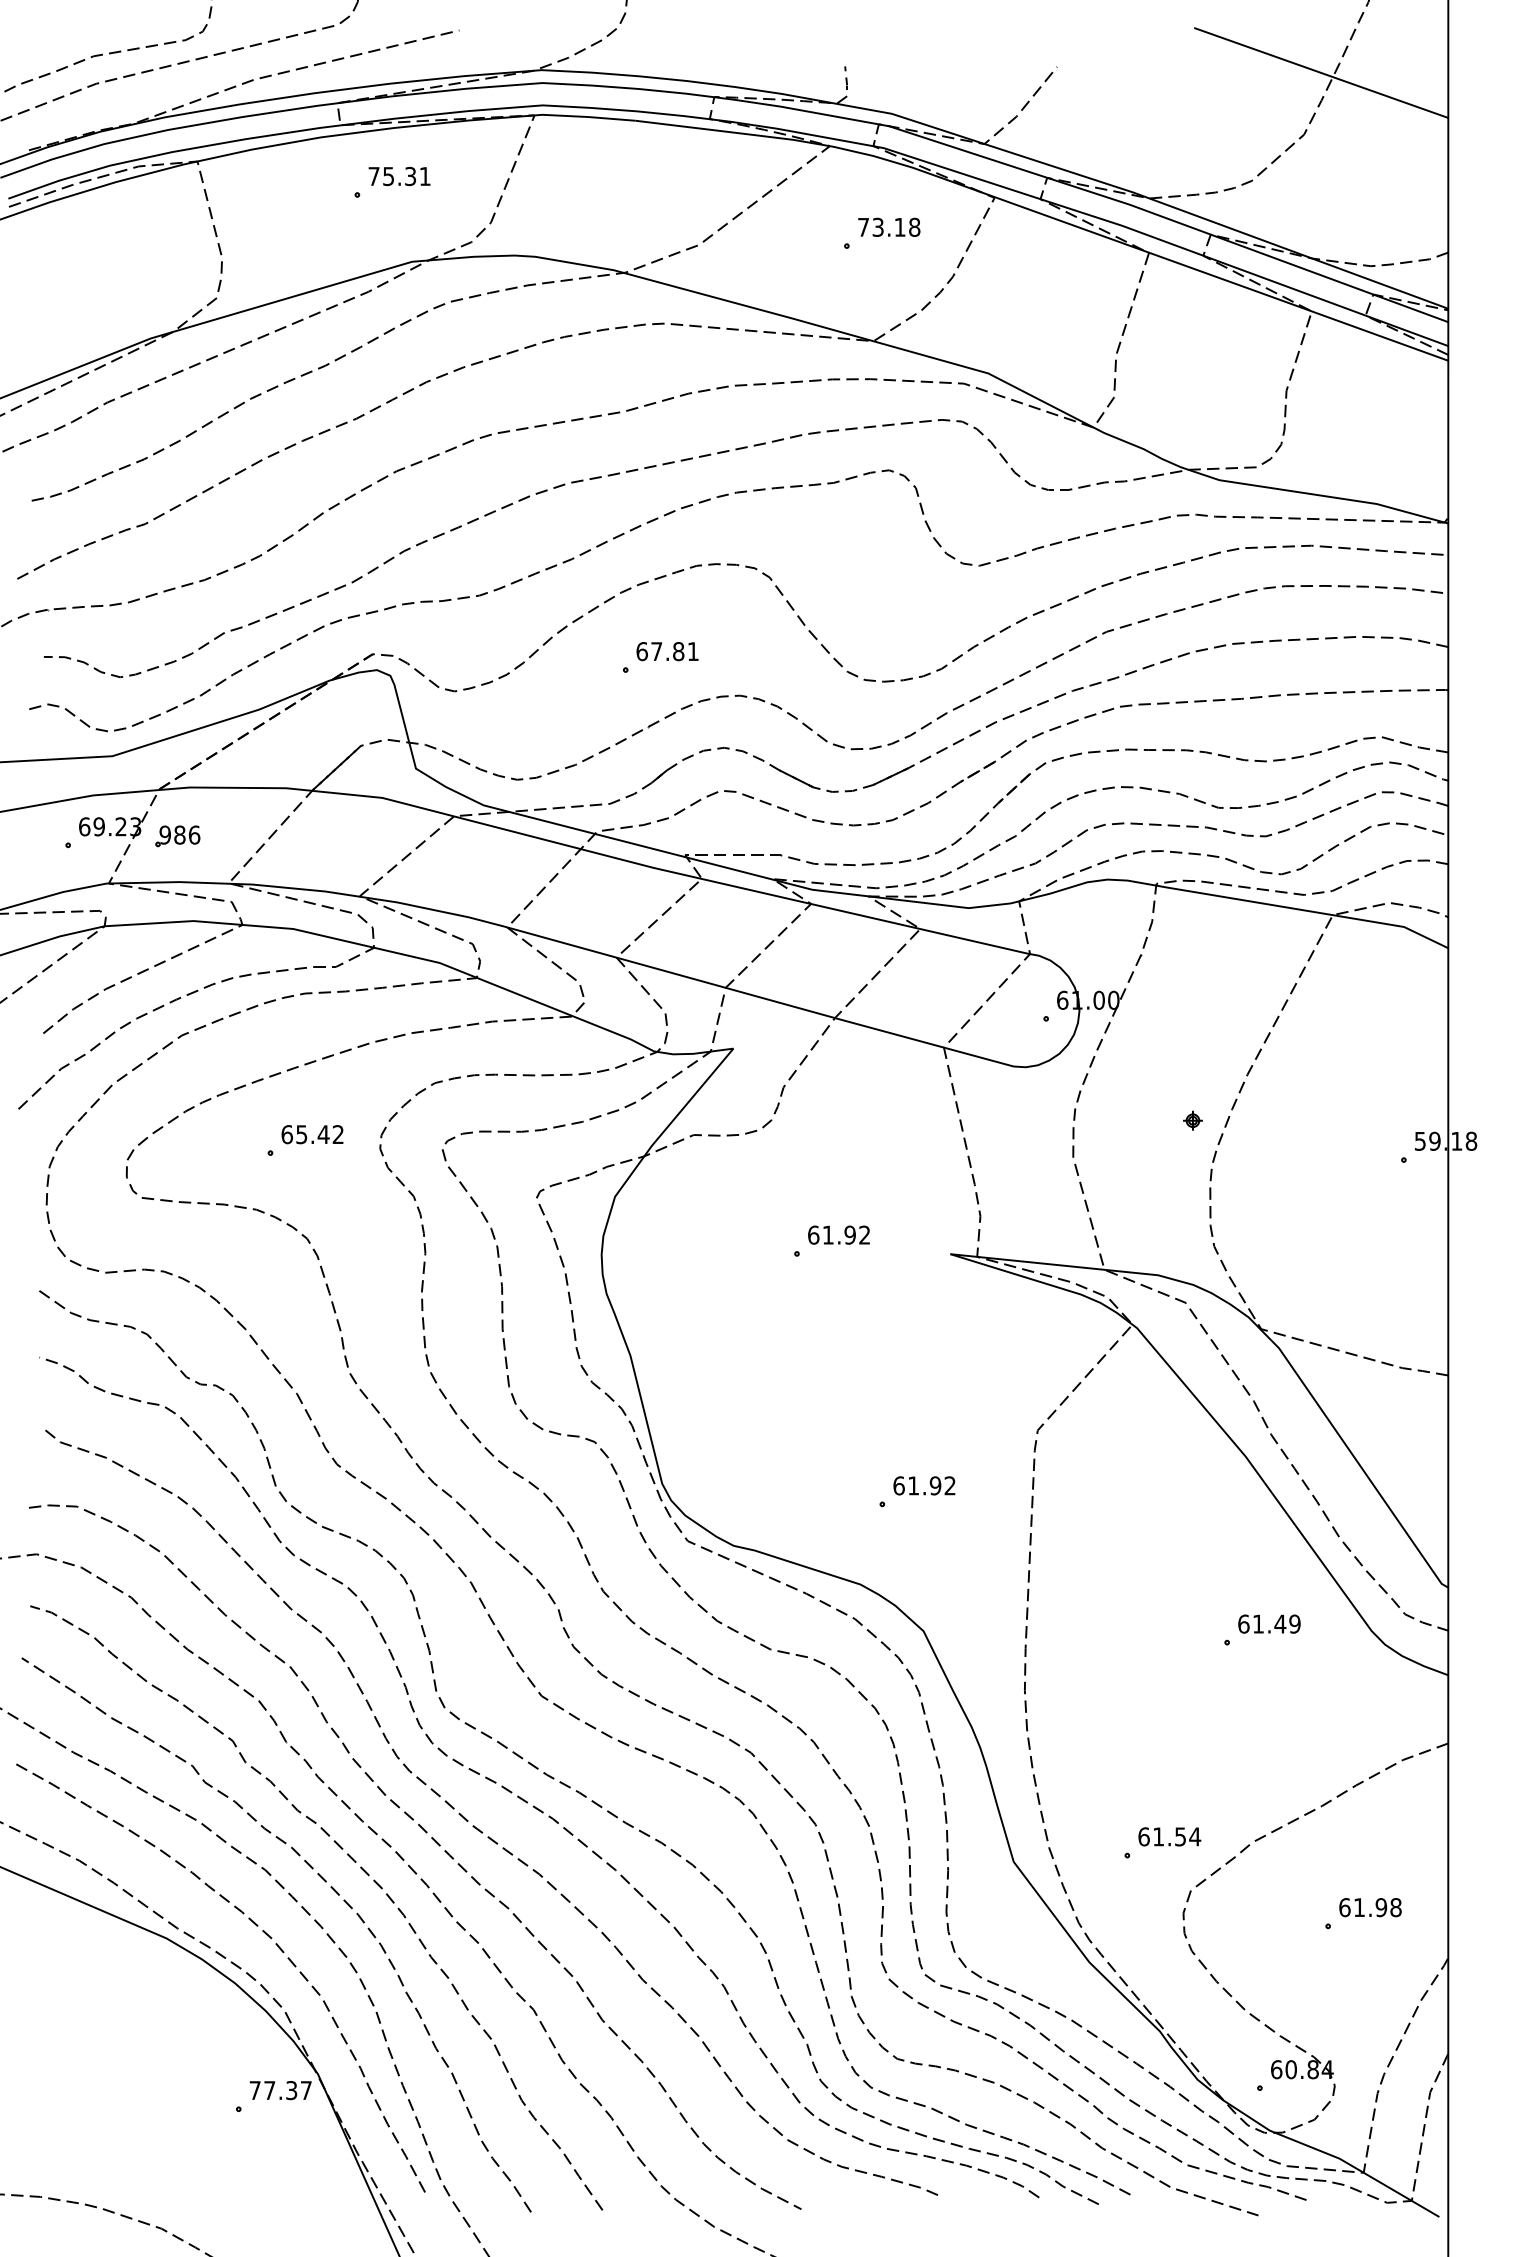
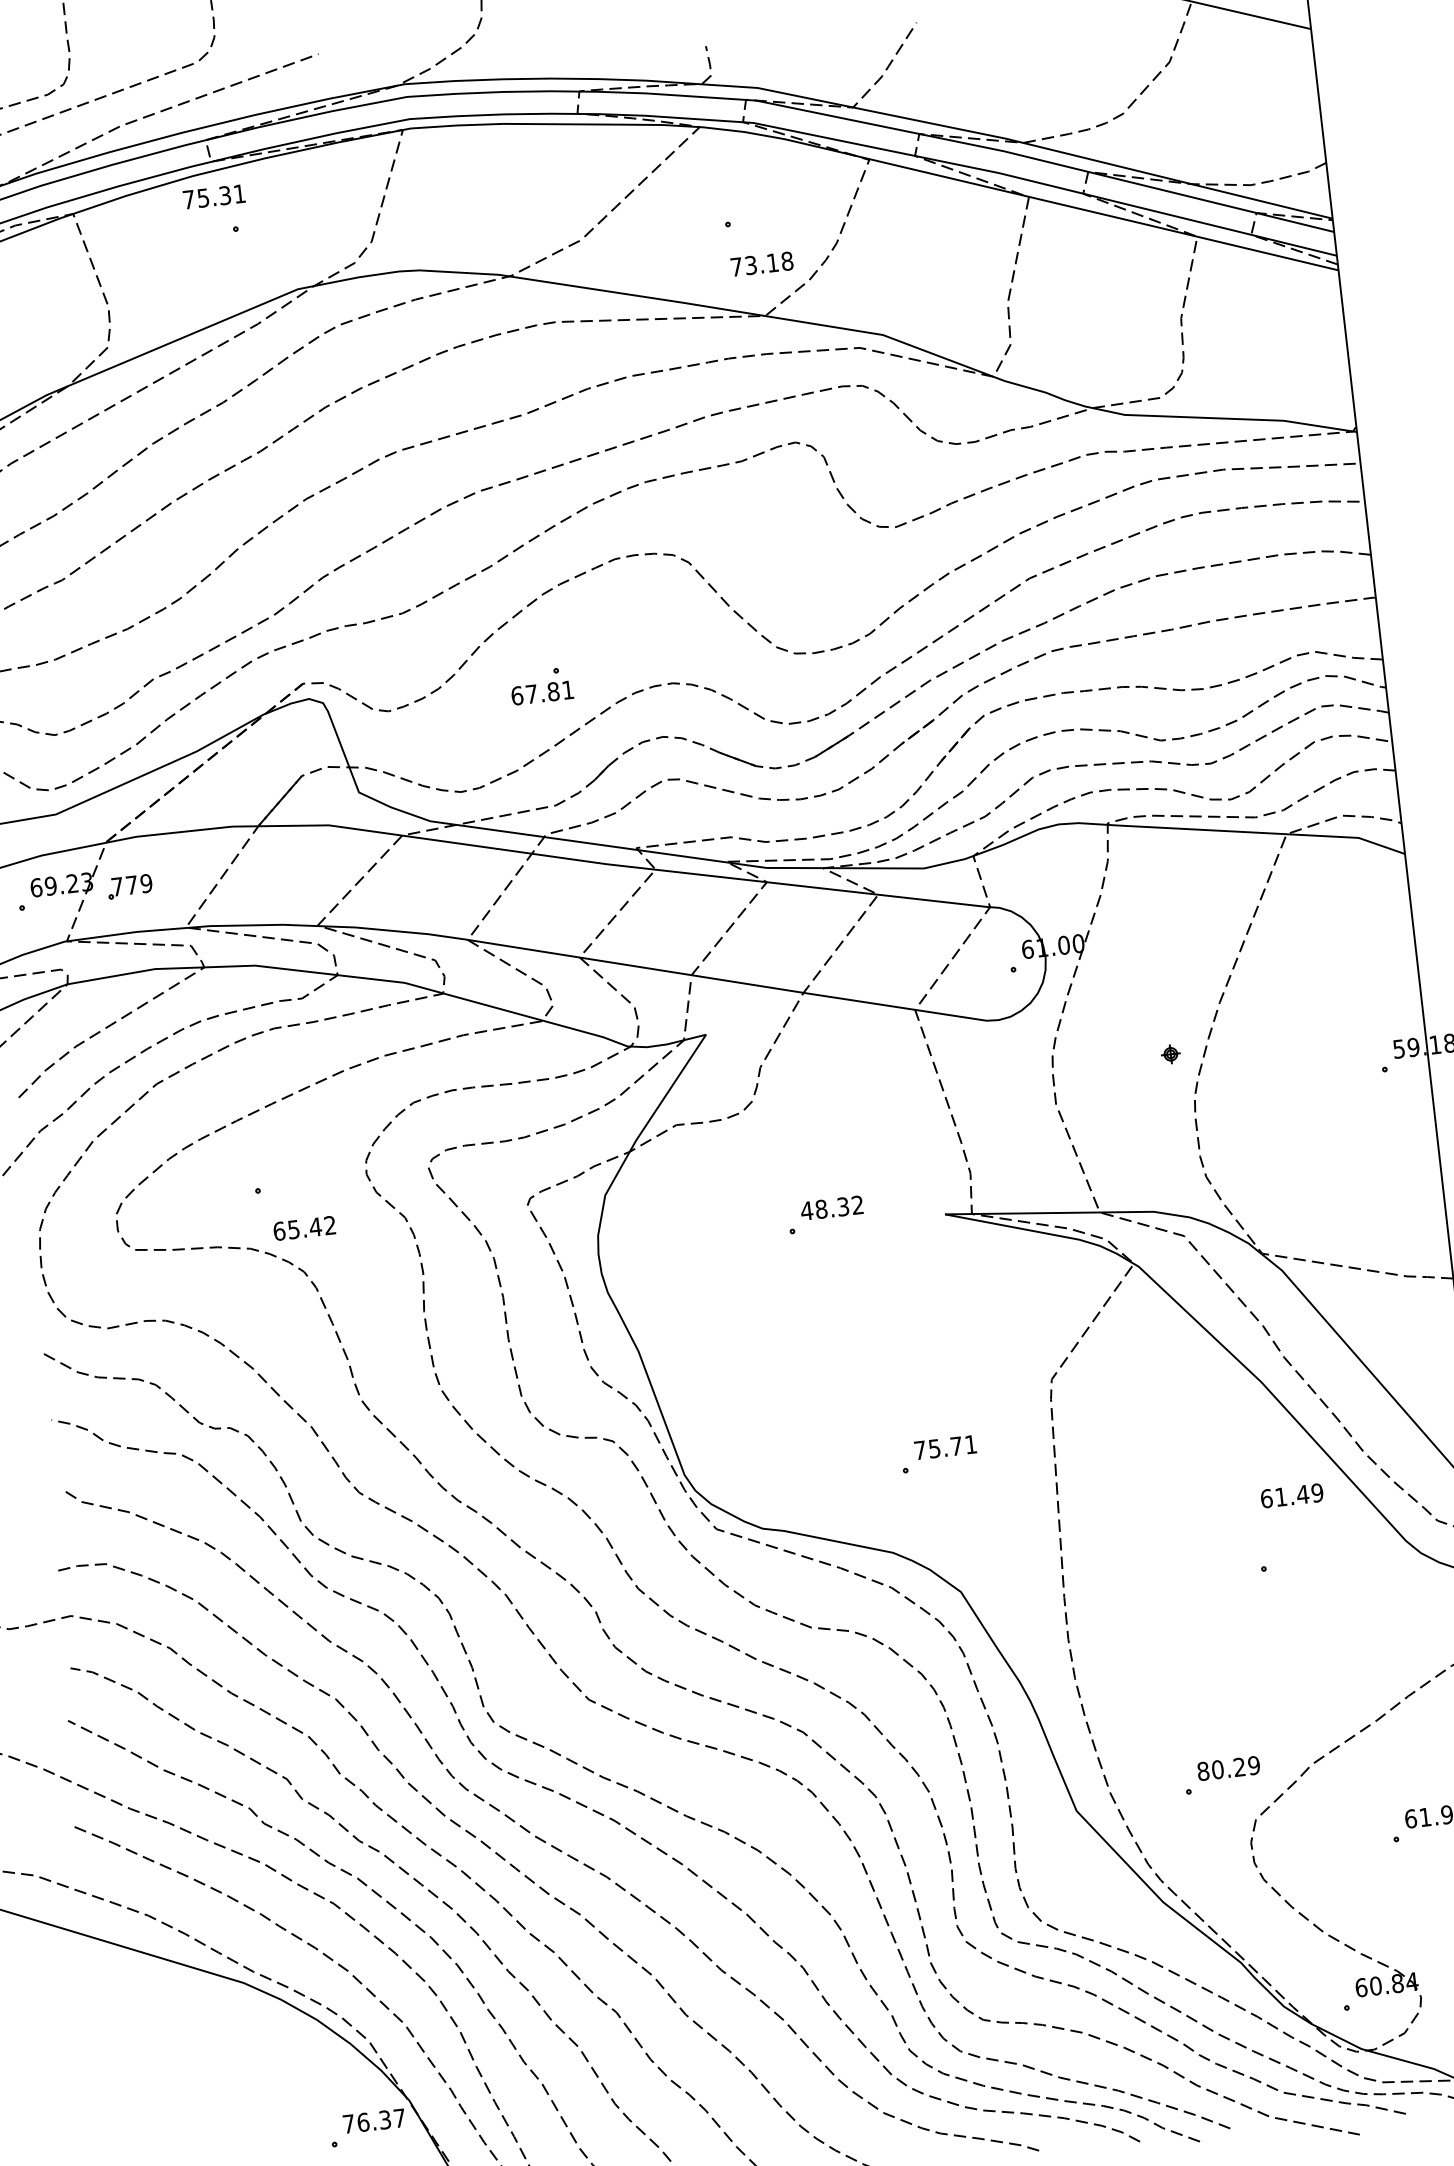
text: (399, 176) -> (214, 196), moved
text: (889, 226) -> (762, 263), moved
text: (667, 651) -> (542, 692), moved
text: (179, 834) -> (131, 884), 986 -> 779
text: (312, 1134) -> (304, 1228), moved
text: (831, 1234) -> (824, 1208), 61.92 -> 48.32
text: (924, 1485) -> (945, 1447), 61.92 -> 75.71
text: (1269, 1623) -> (1292, 1495), moved
text: (1169, 1836) -> (1228, 1768), 61.54 -> 80.29
text: (269, 2090) -> (363, 2122), 77.37 -> 76.37

